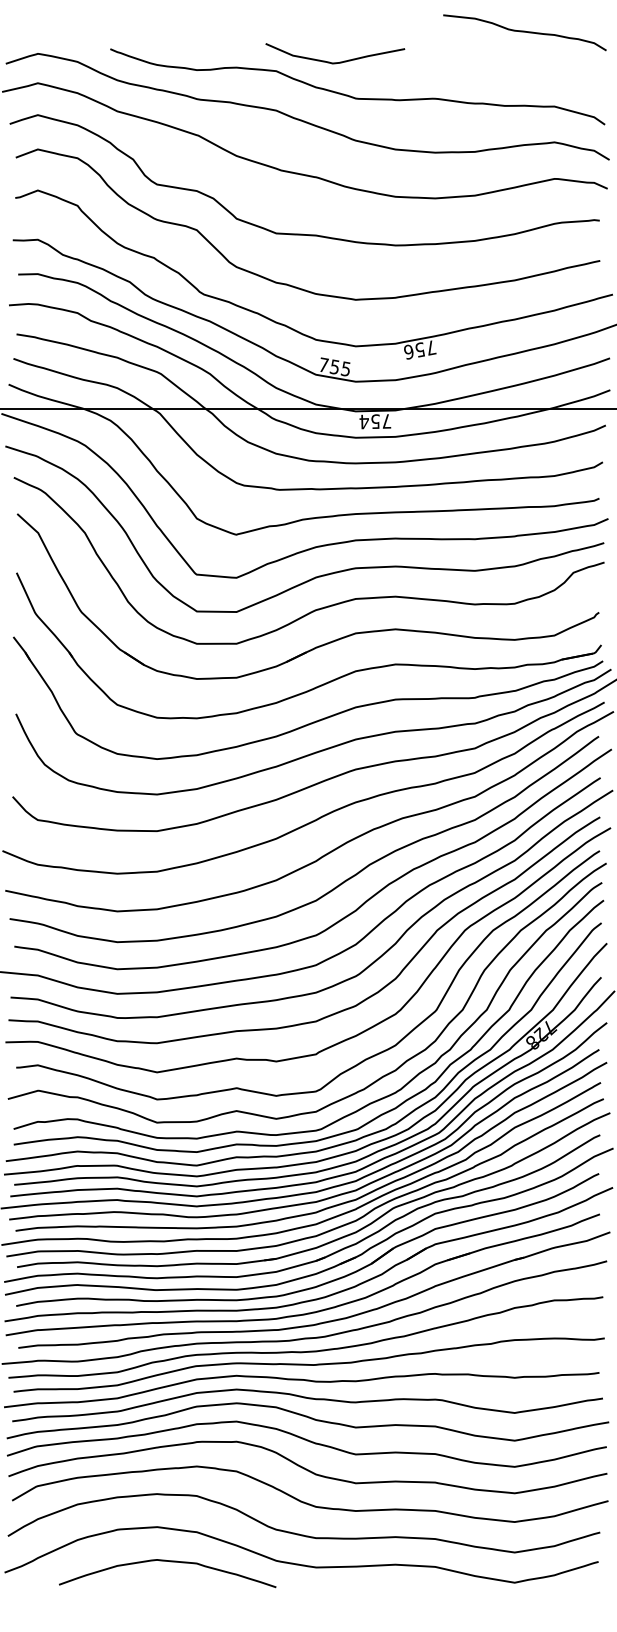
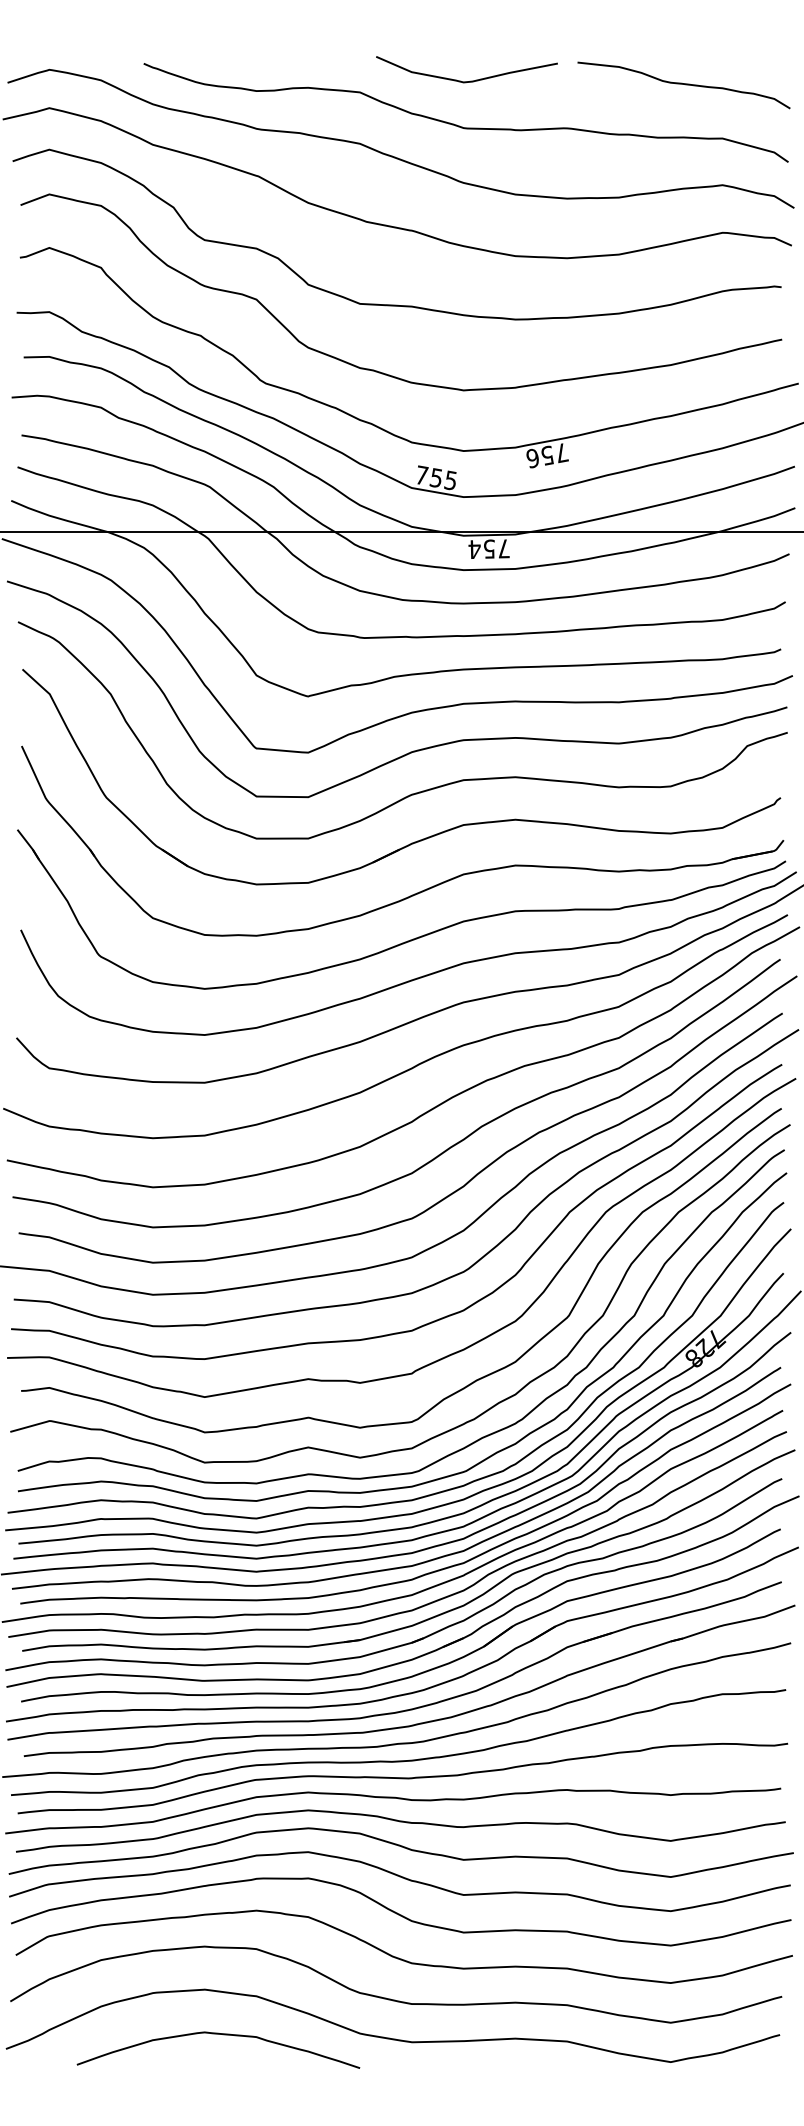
curve: (524, 32) -> (683, 84), moved
curve: (338, 62) -> (470, 80), moved

